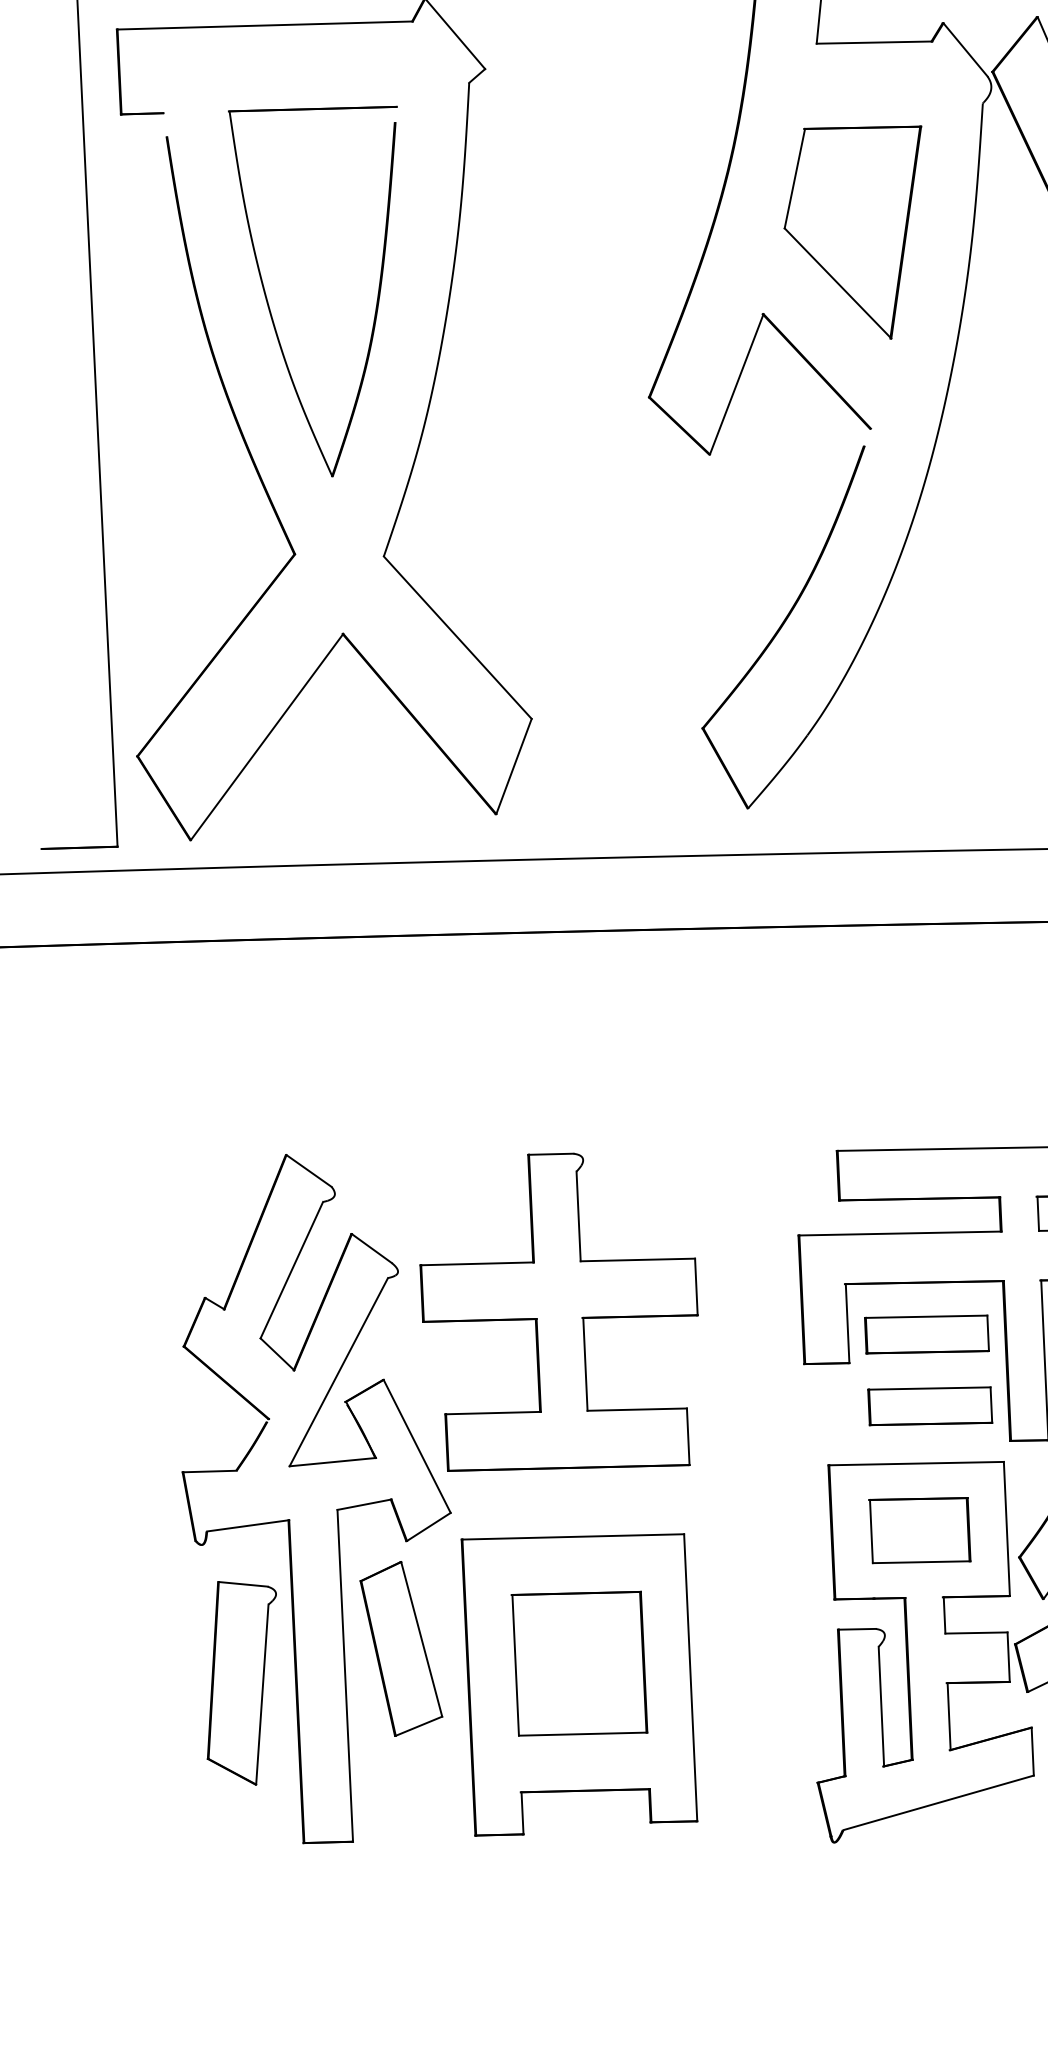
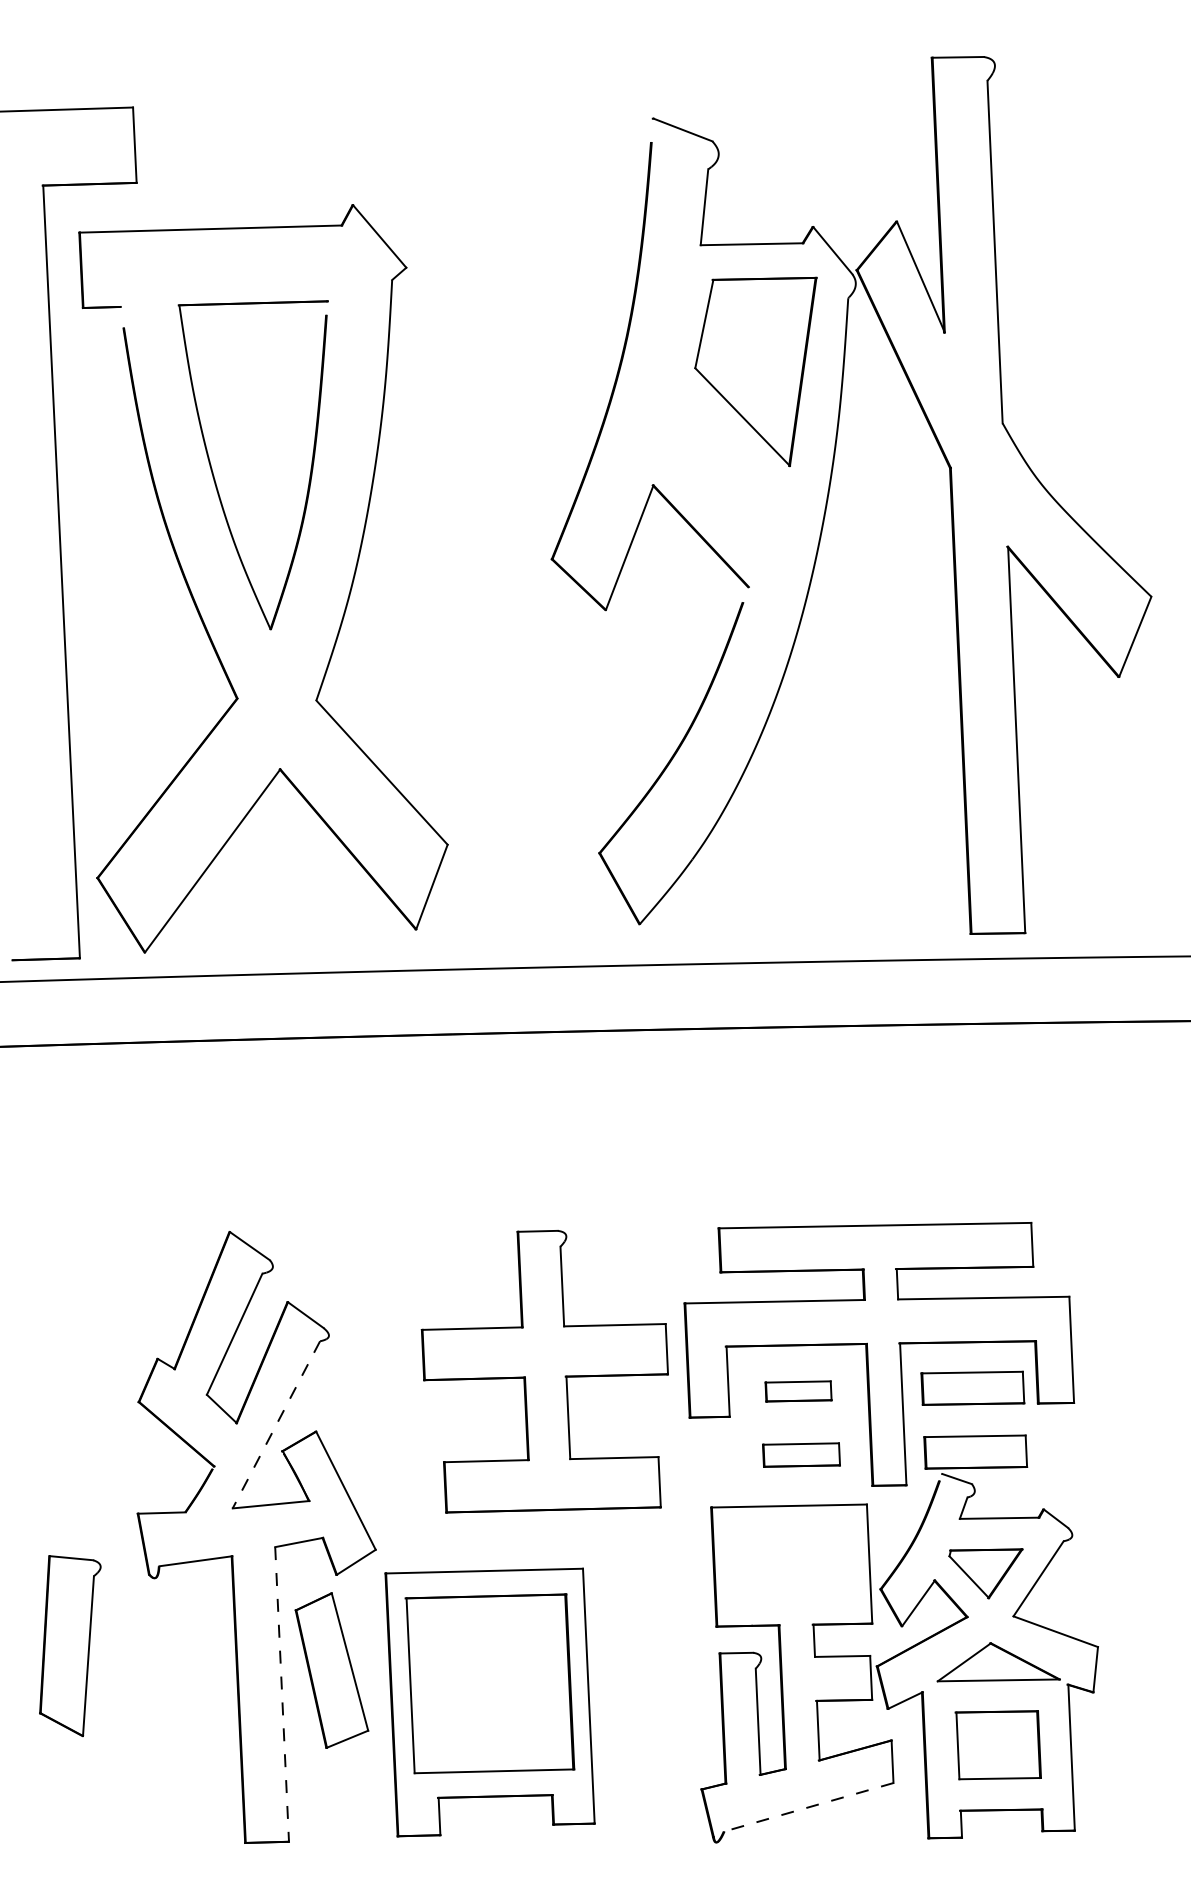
part: (852, 232) -> (755, 371), moved
part: (558, 1312) -> (544, 1371), moved
part: (926, 1334) -> (798, 1391), size x0.6
line: (338, 1372) -> (276, 1425), solid -> dashed
part: (930, 1405) -> (801, 1454), size x0.7
part: (920, 1530) -> (792, 1565), removed
part: (579, 1663) -> (490, 1683), size x1.4
line: (345, 1675) -> (282, 1694), solid -> dashed
part: (242, 1683) -> (70, 1646), moved
line: (939, 1803) -> (809, 1807), solid -> dashed

